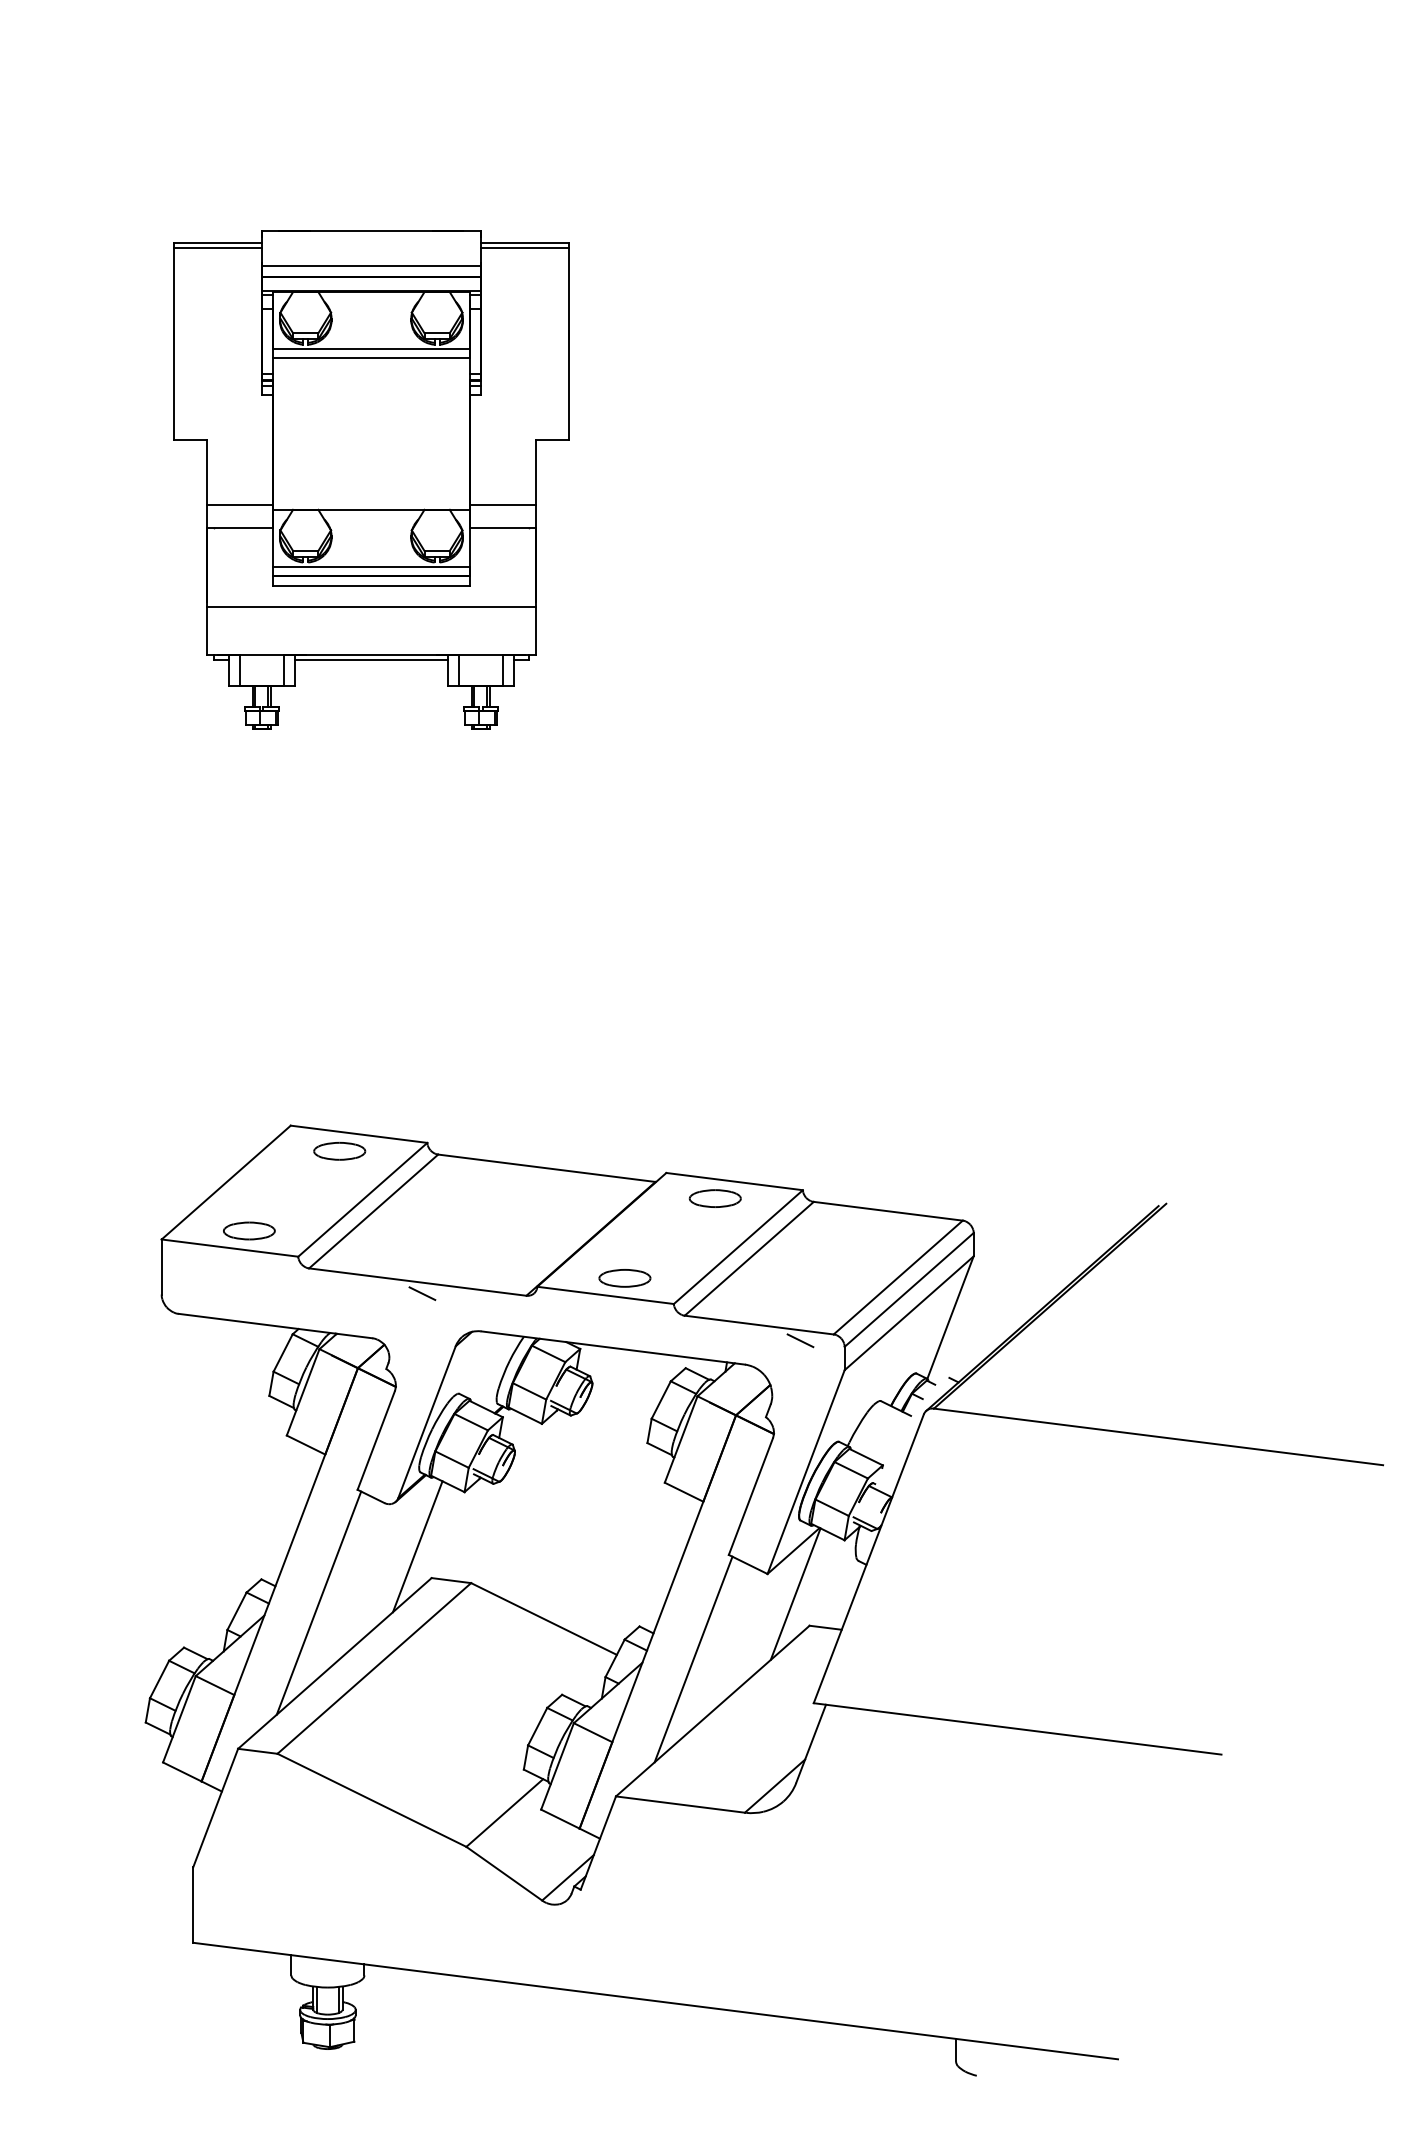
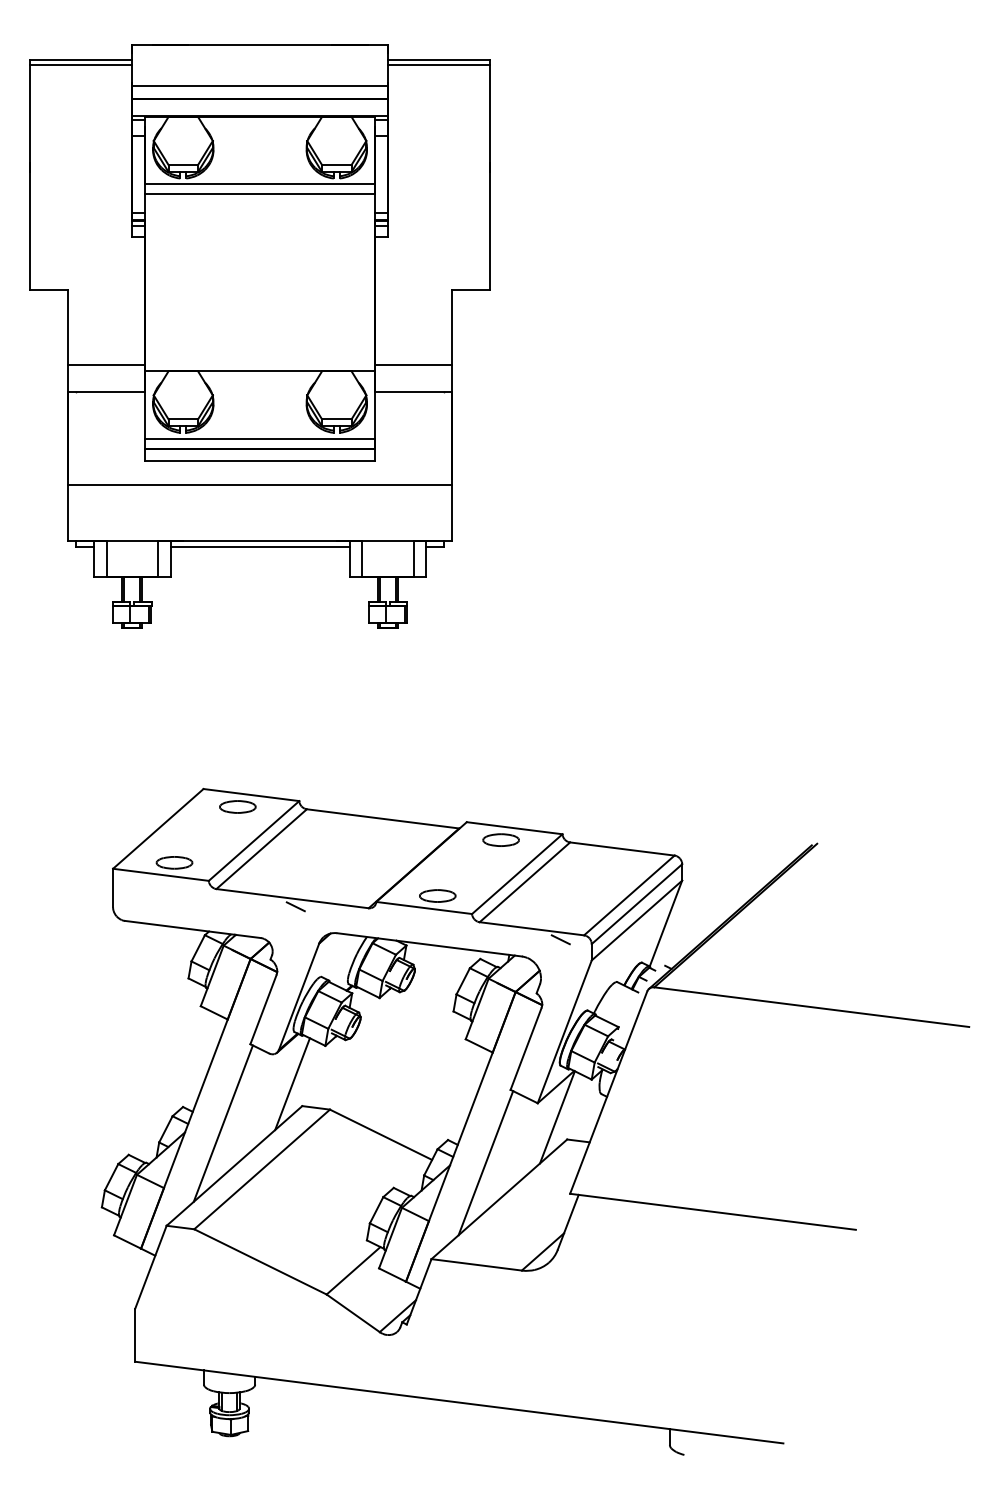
part: (371, 479) -> (260, 336), size x1.67

